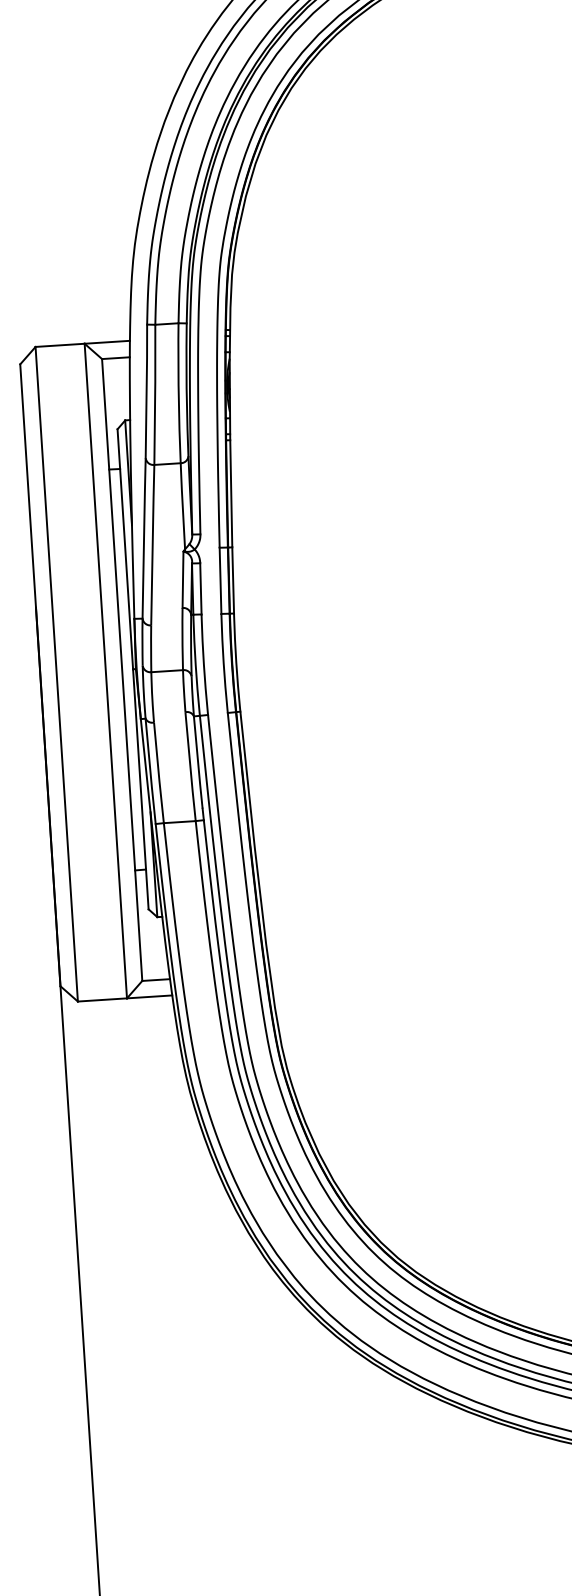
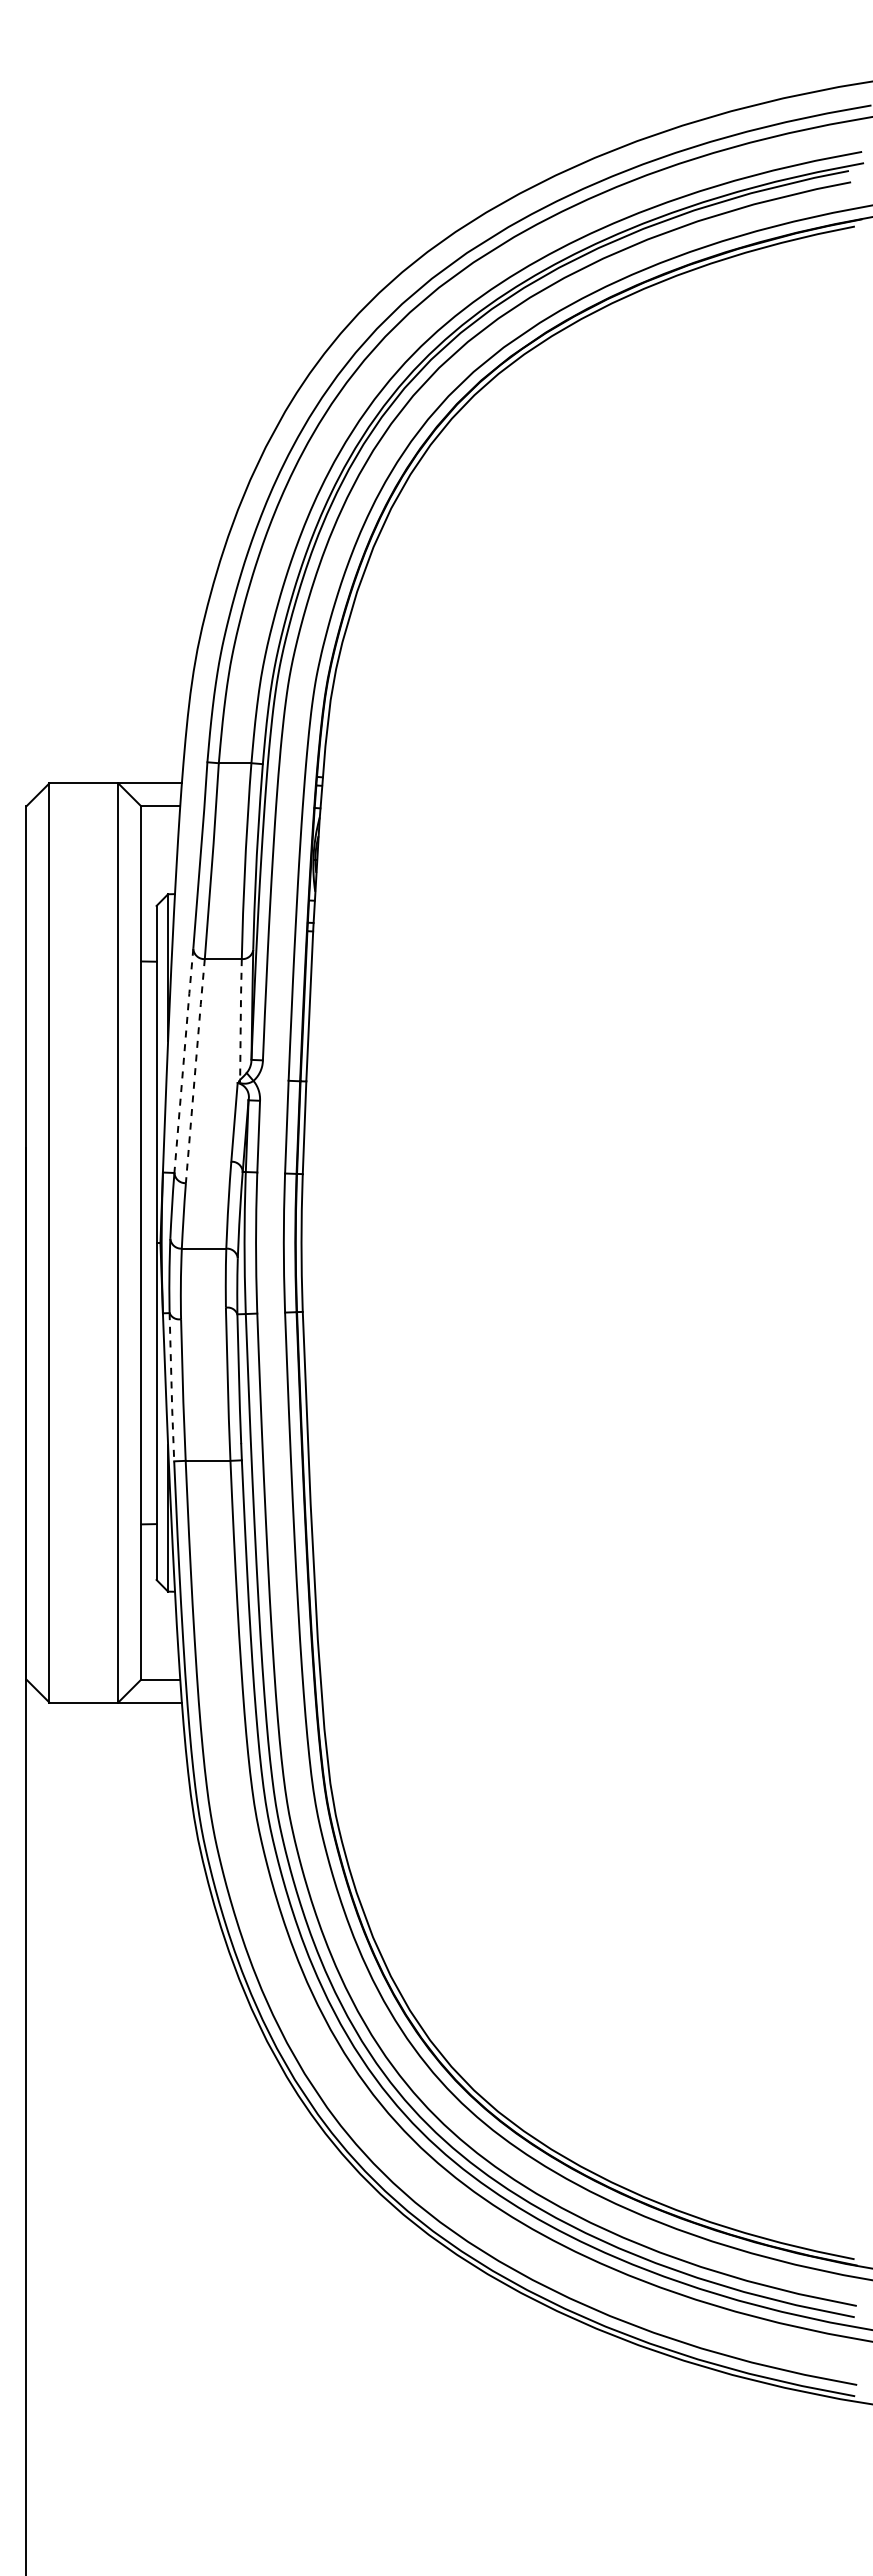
line: (182, 506) -> (240, 1019), solid -> dashed
line: (143, 538) -> (183, 1060), solid -> dashed
line: (152, 544) -> (195, 1070), solid -> dashed
line: (150, 771) -> (171, 1387), solid -> dashed

